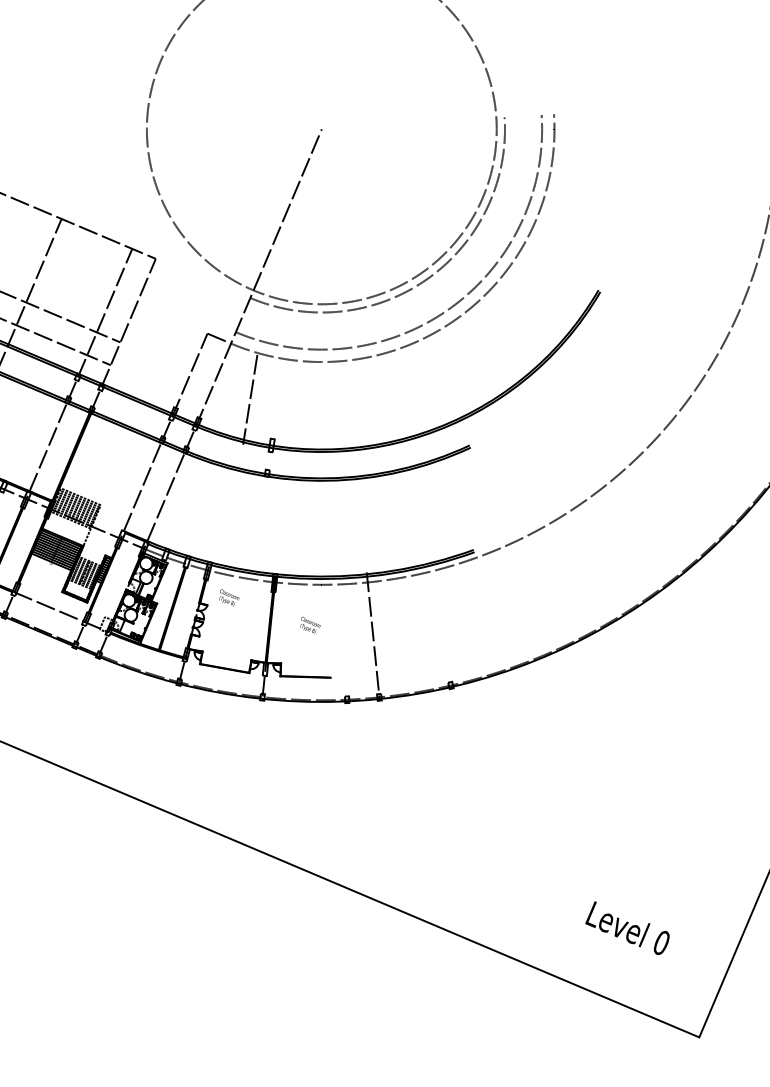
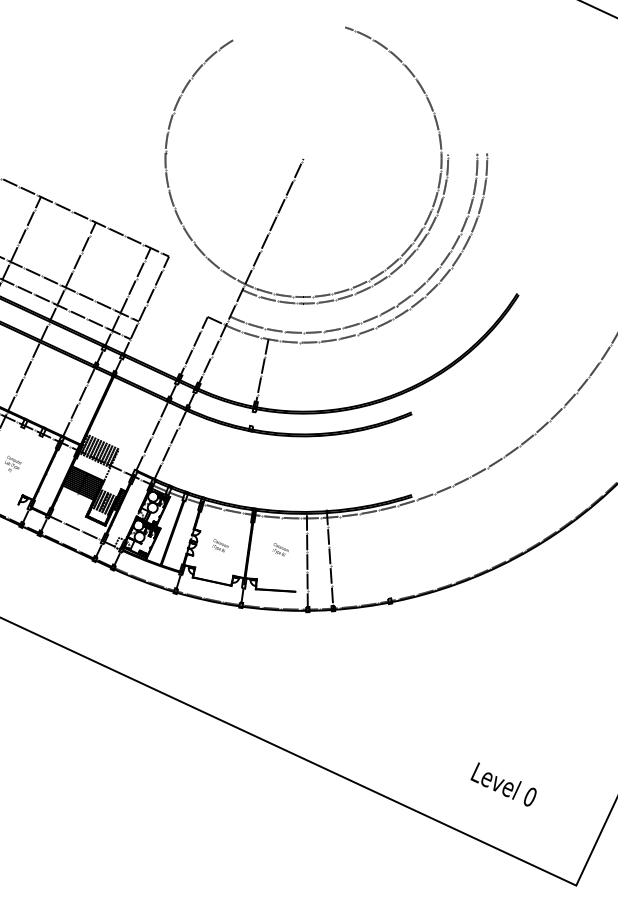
line: (250, 399) -> (261, 374), moved
text: (229, 597) -> (220, 545), moved
line: (343, 640) -> (306, 562), added
text: (627, 928) -> (503, 784), moved

